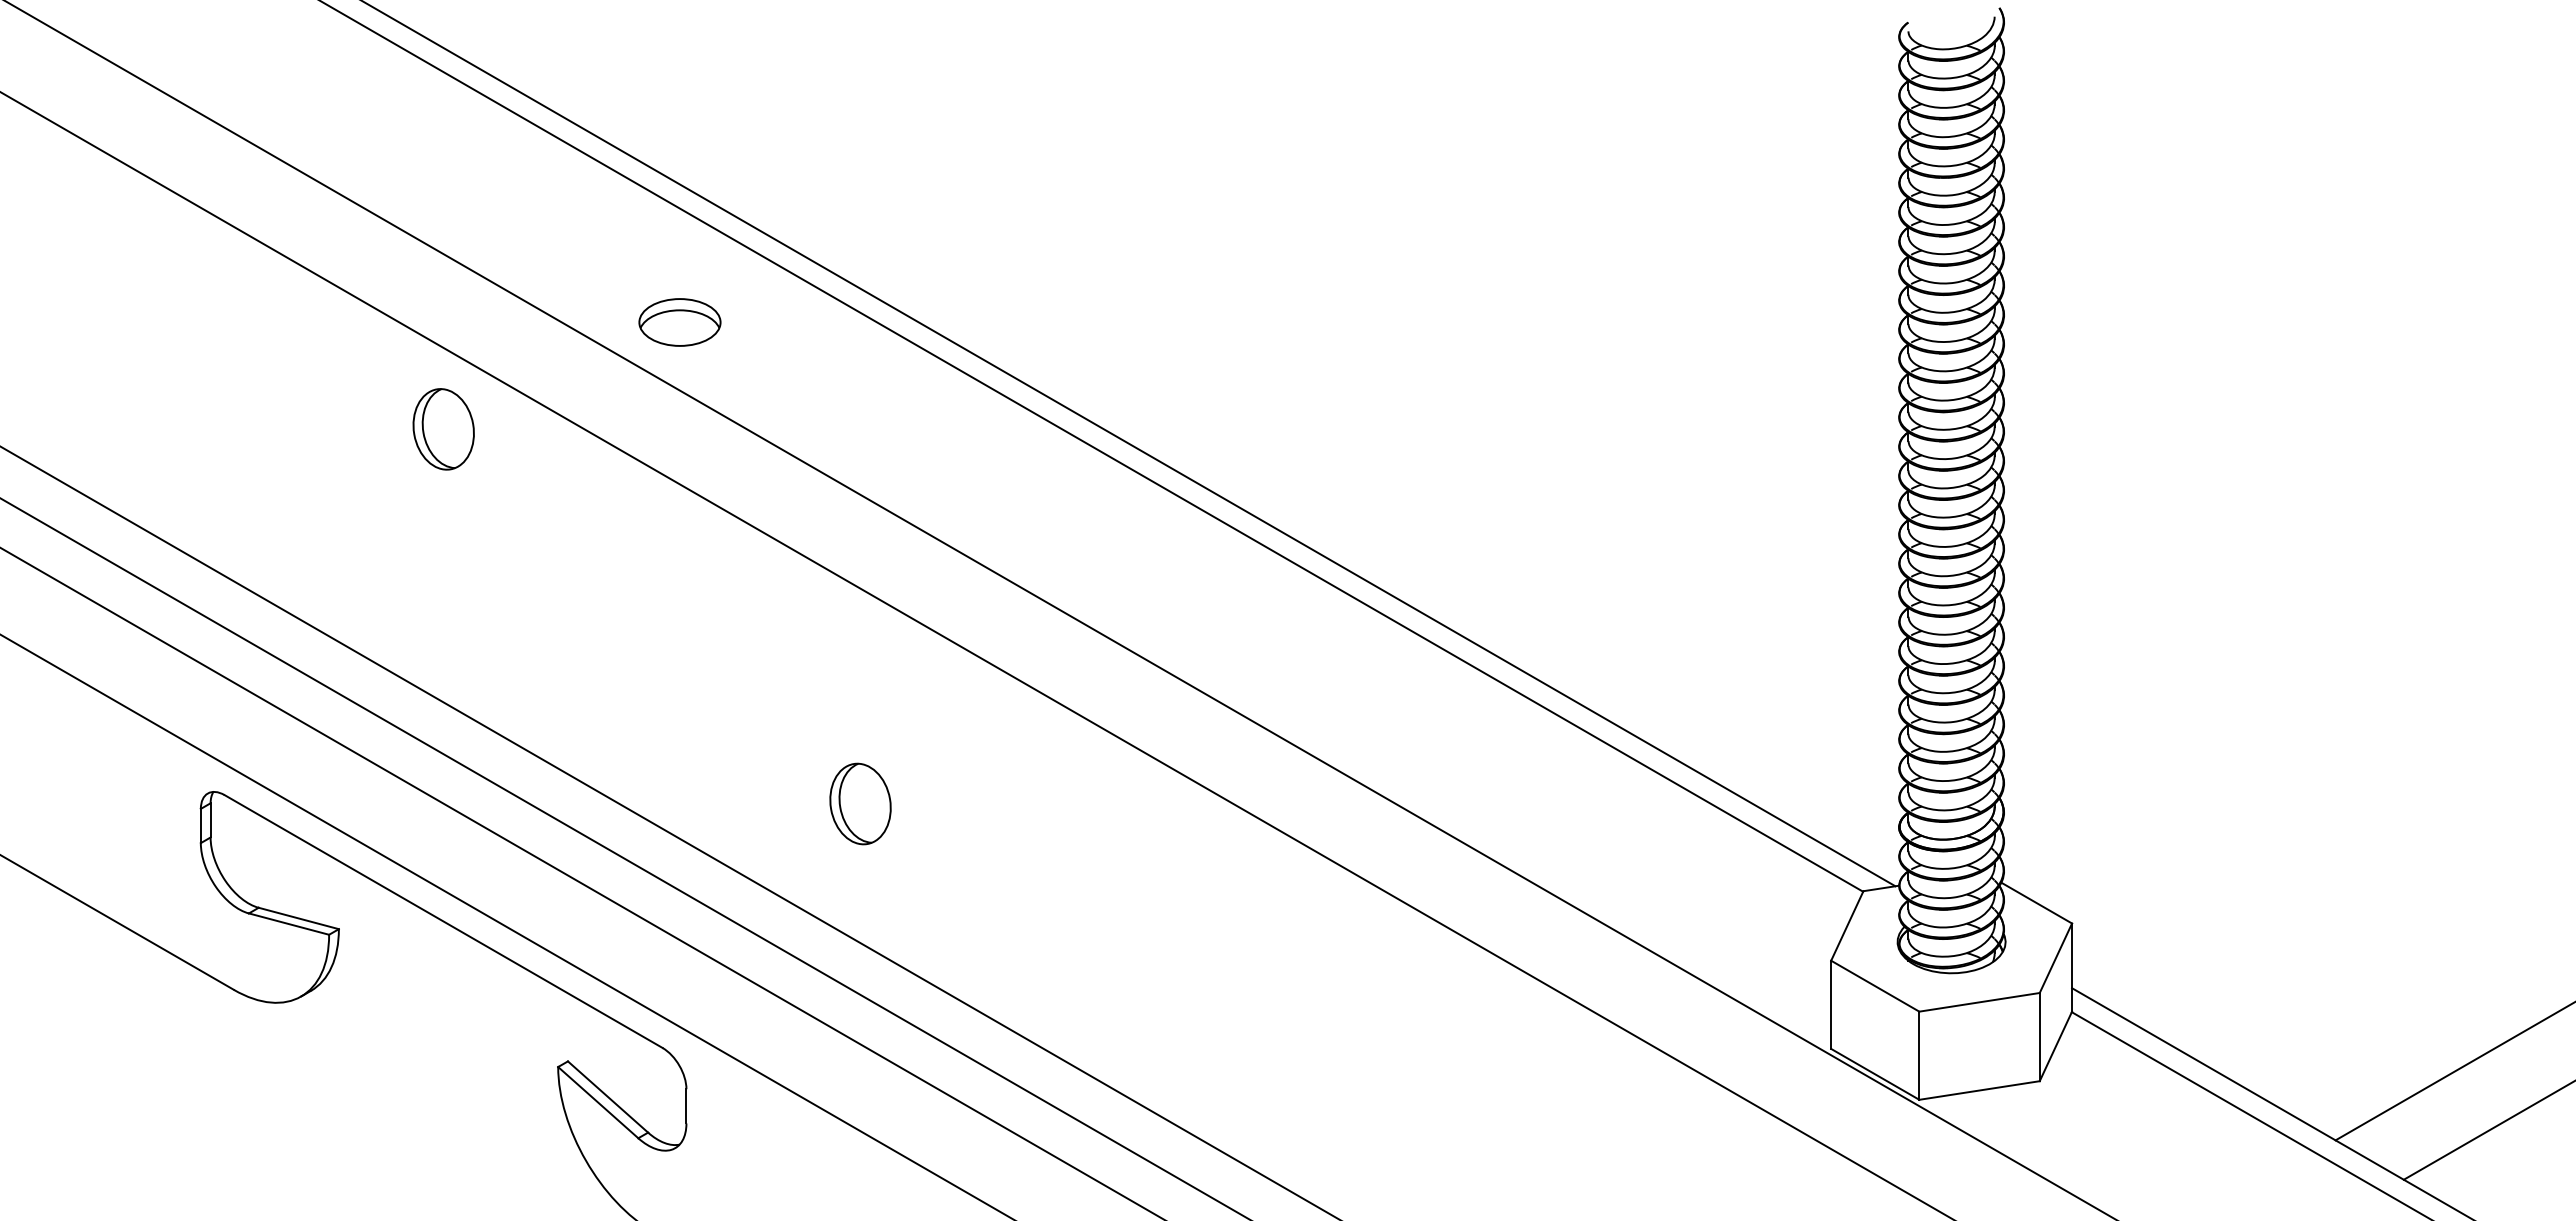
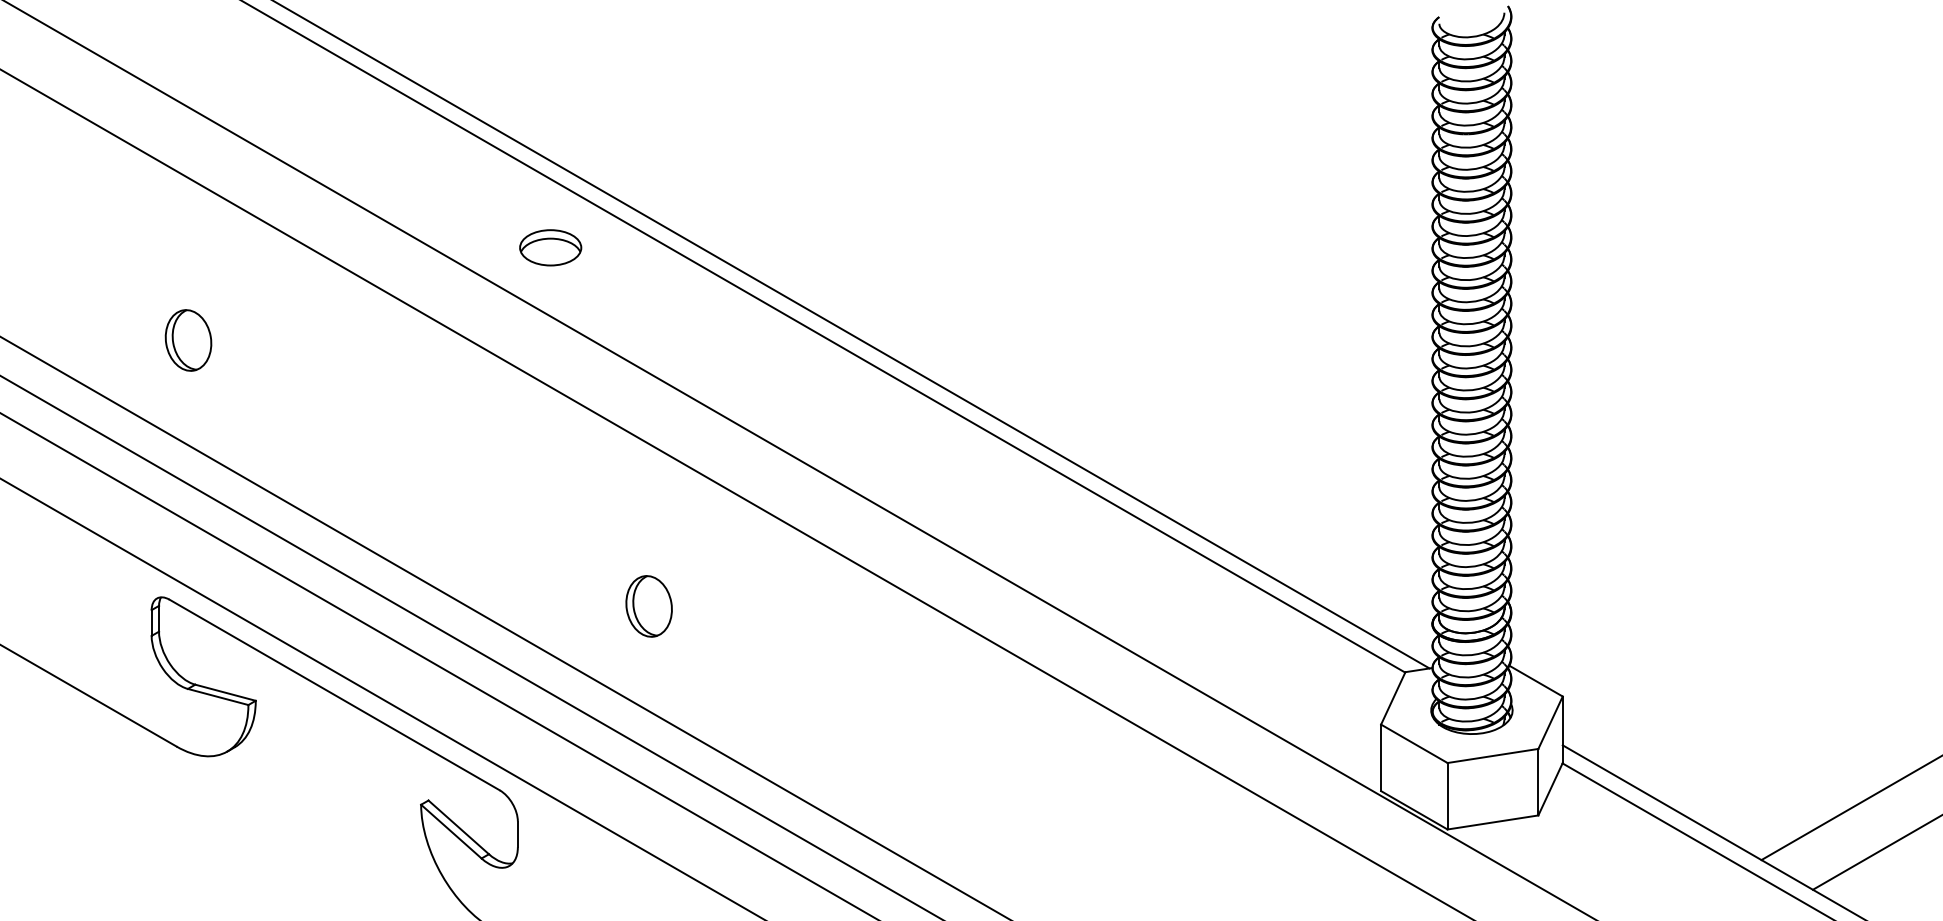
part: (679, 322) -> (550, 247), moved
part: (443, 429) -> (188, 340), moved

